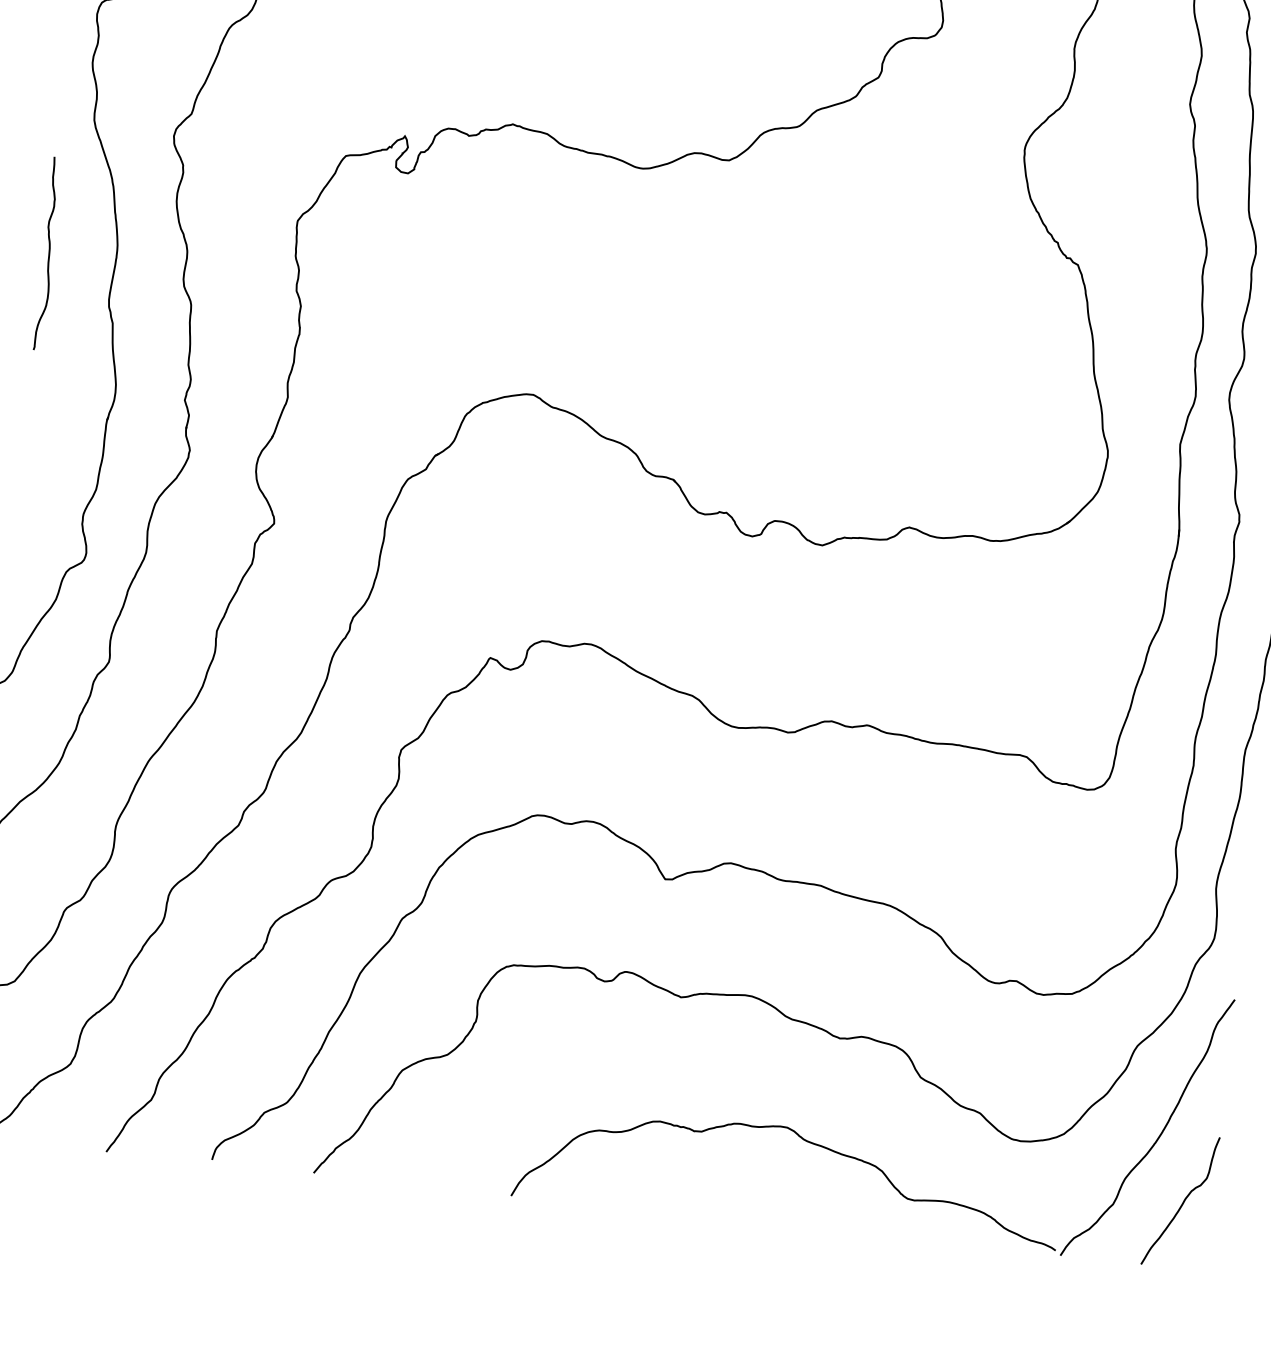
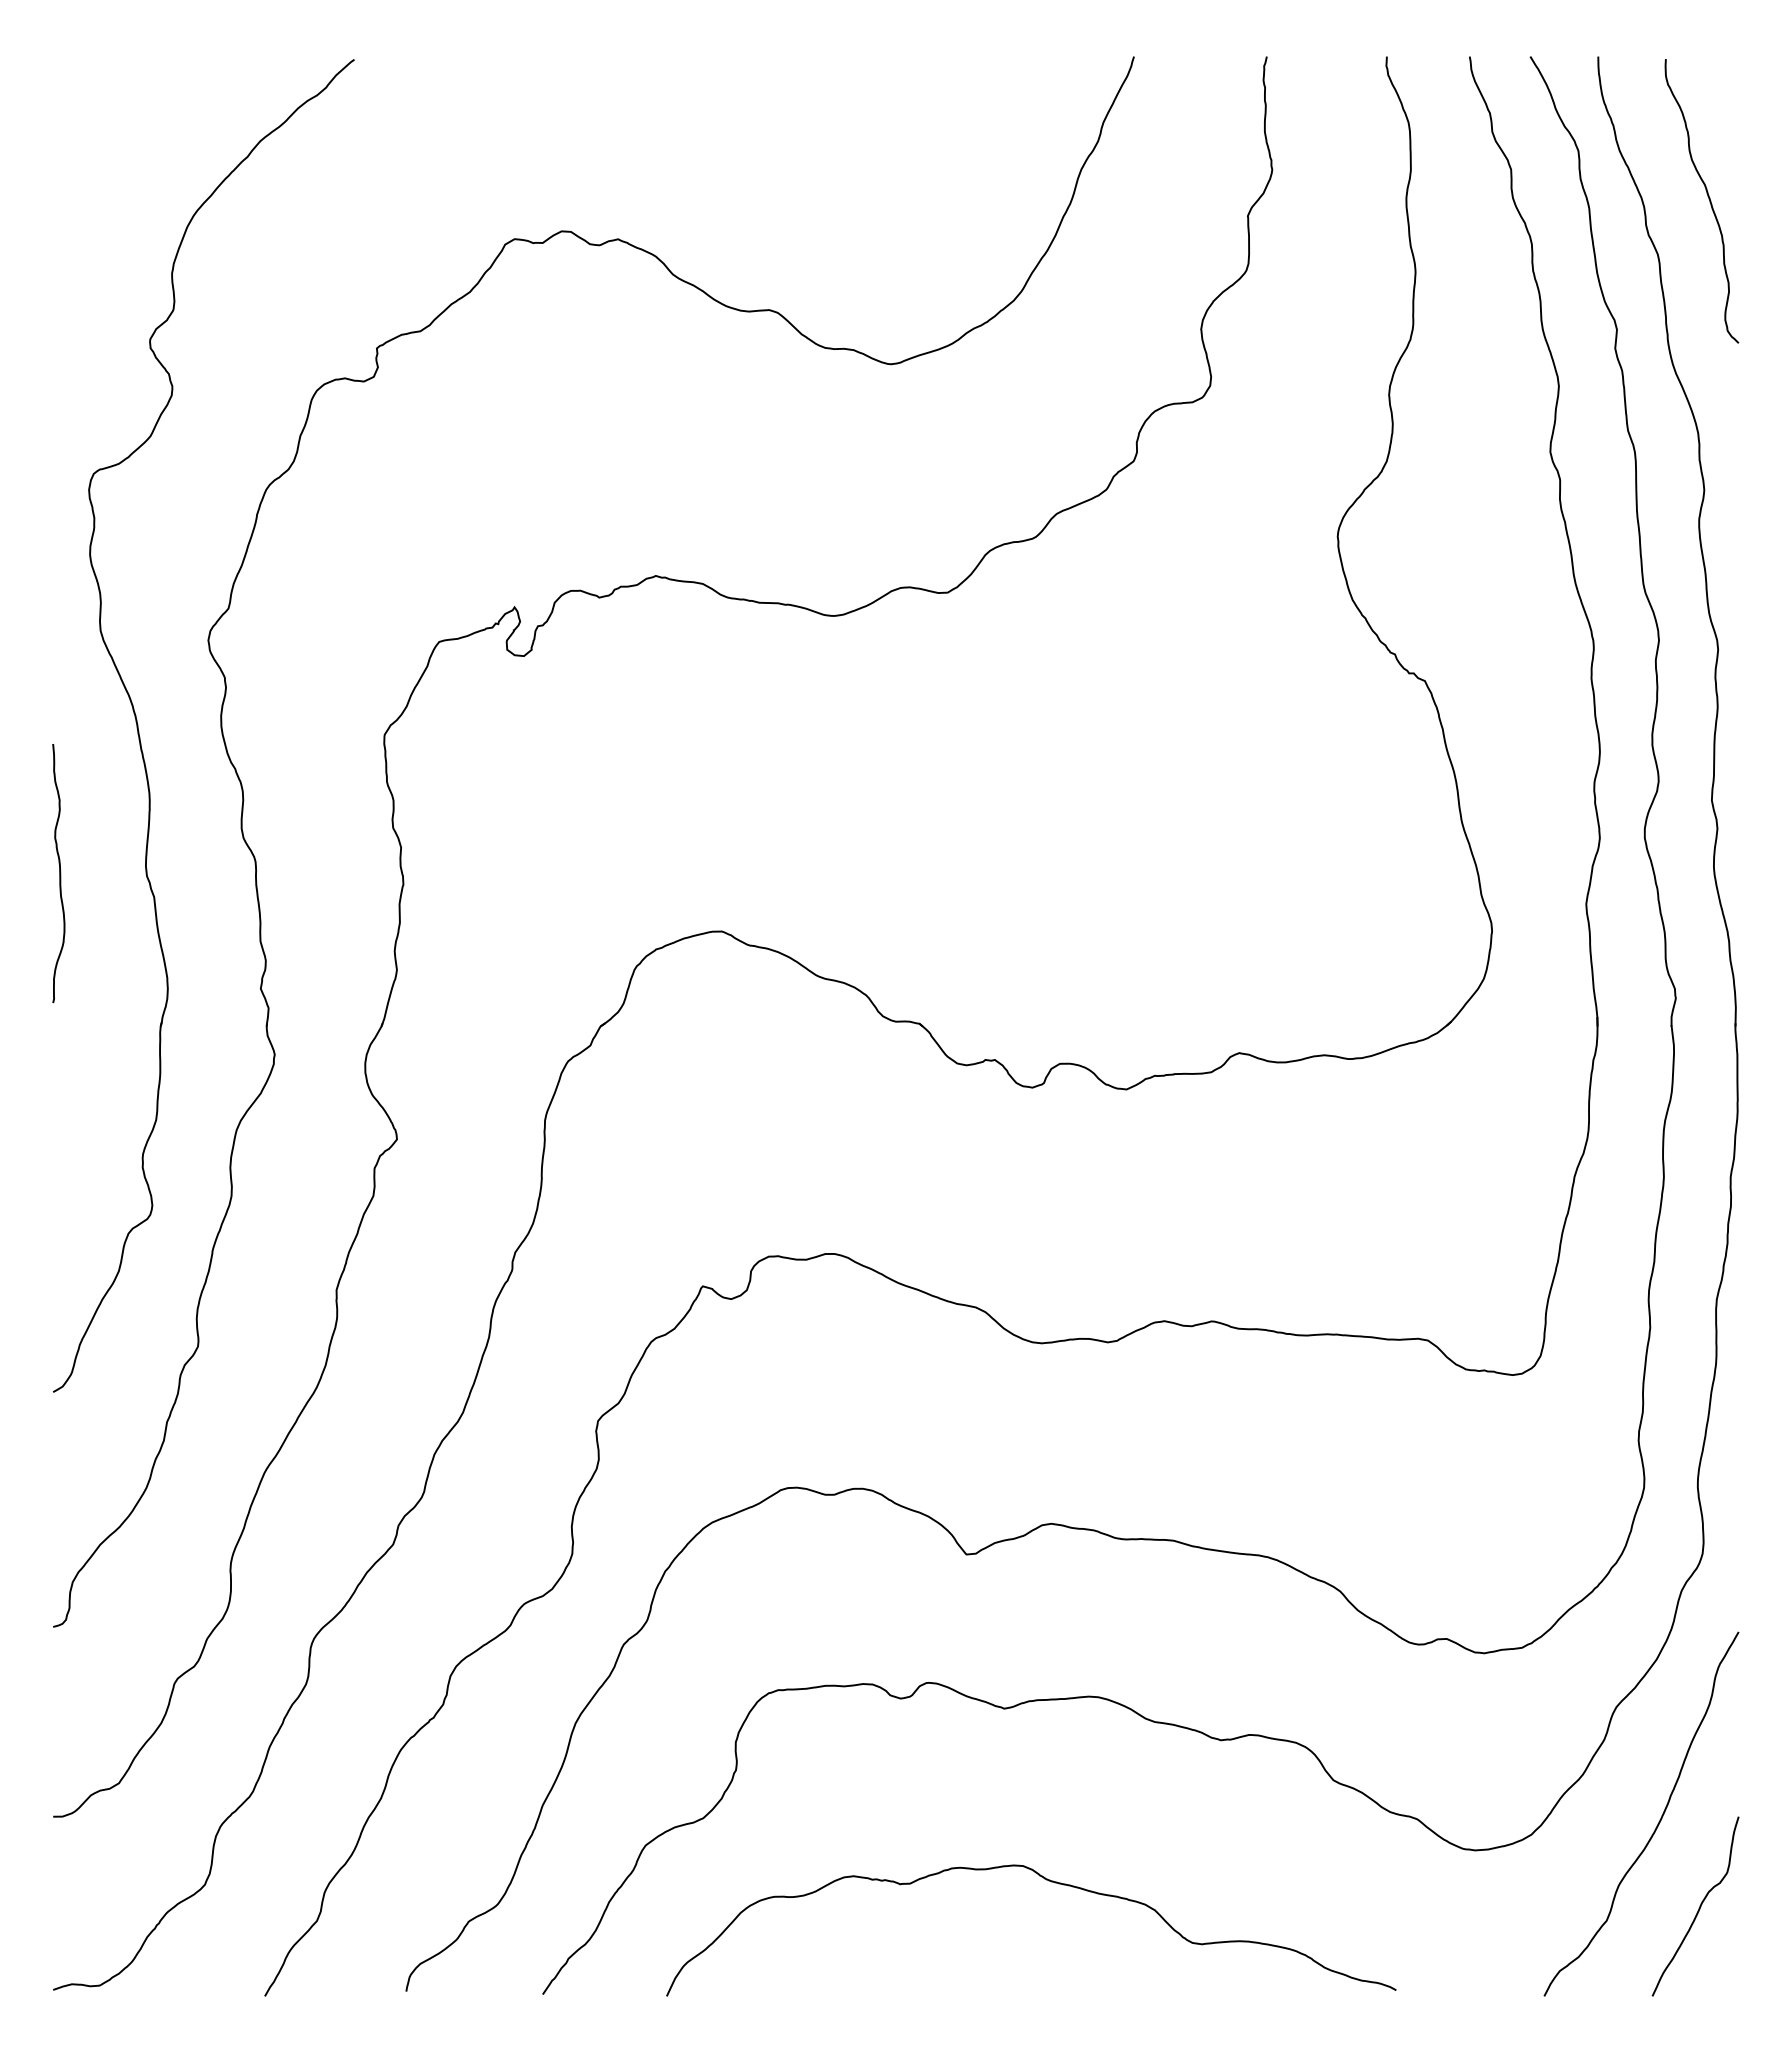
curve: (48, 253) -> (59, 873), moved
curve: (805, 1141) -> (1048, 1881), moved

